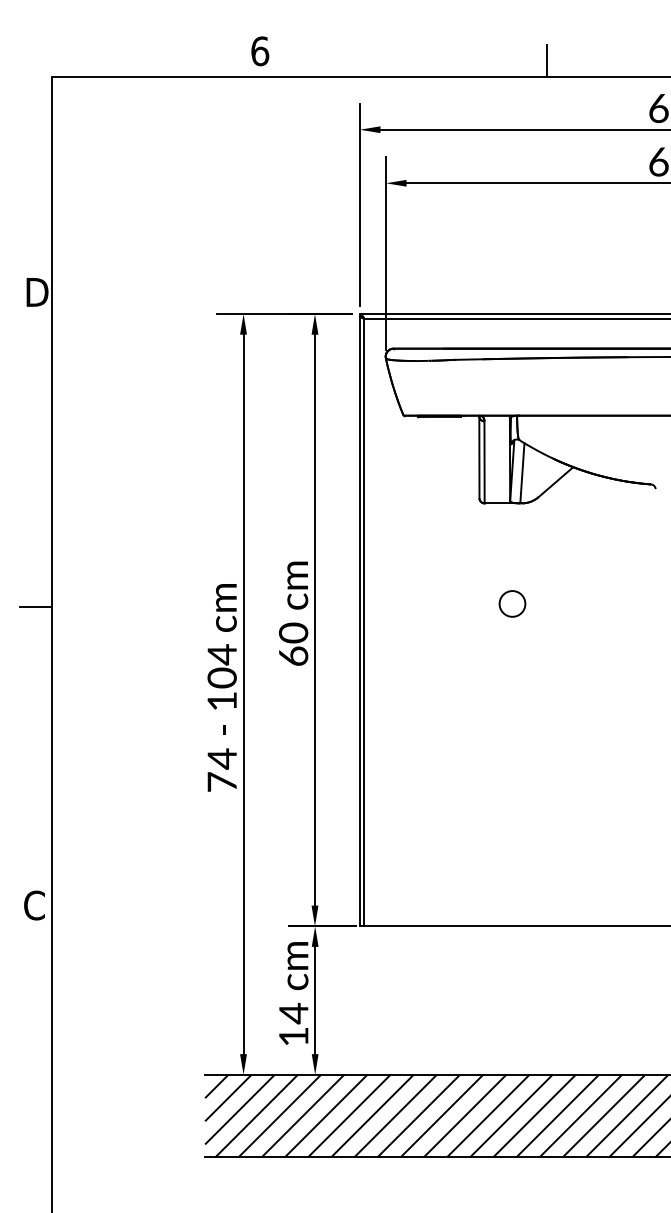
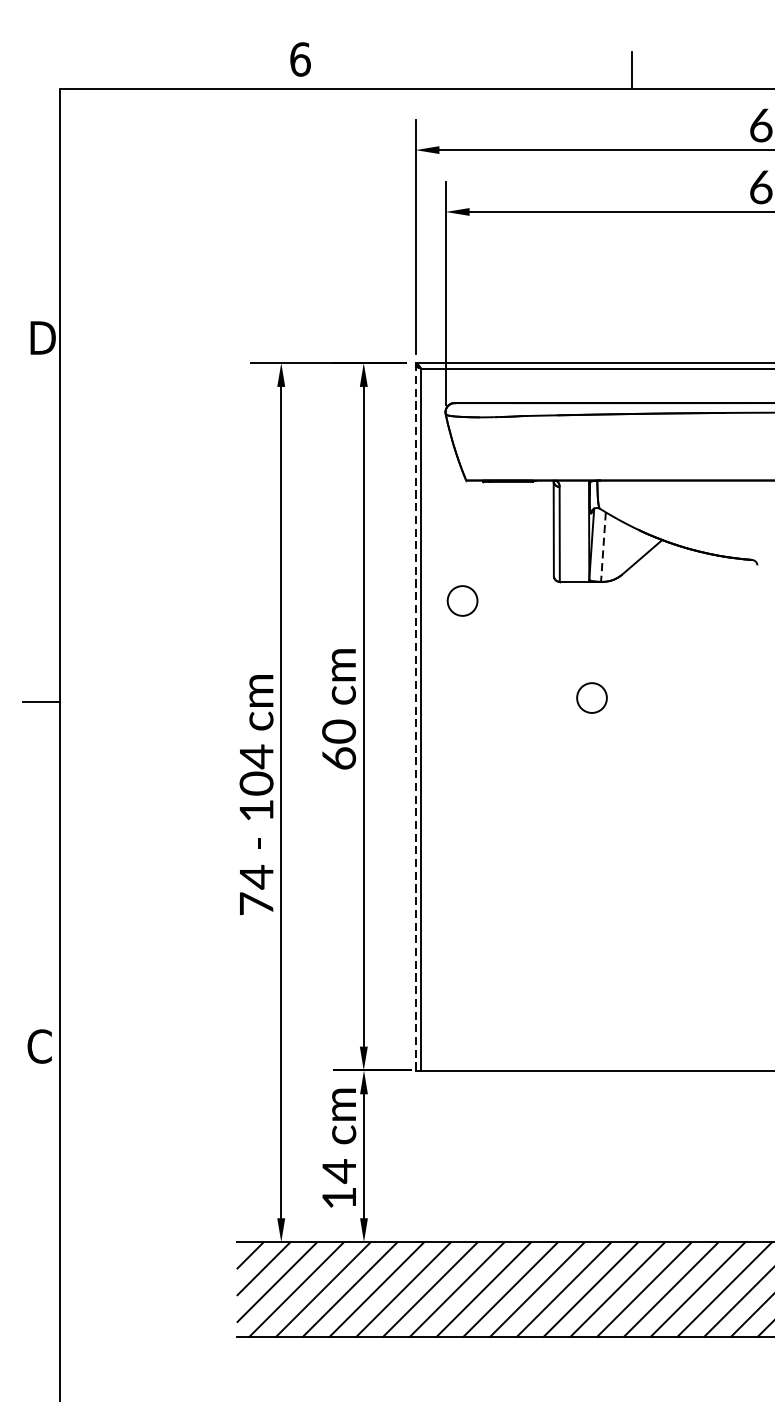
line: (522, 473) -> (603, 547), solid -> dashed
circle: (400, 519) -> (462, 600), added
line: (359, 621) -> (415, 718), solid -> dashed

